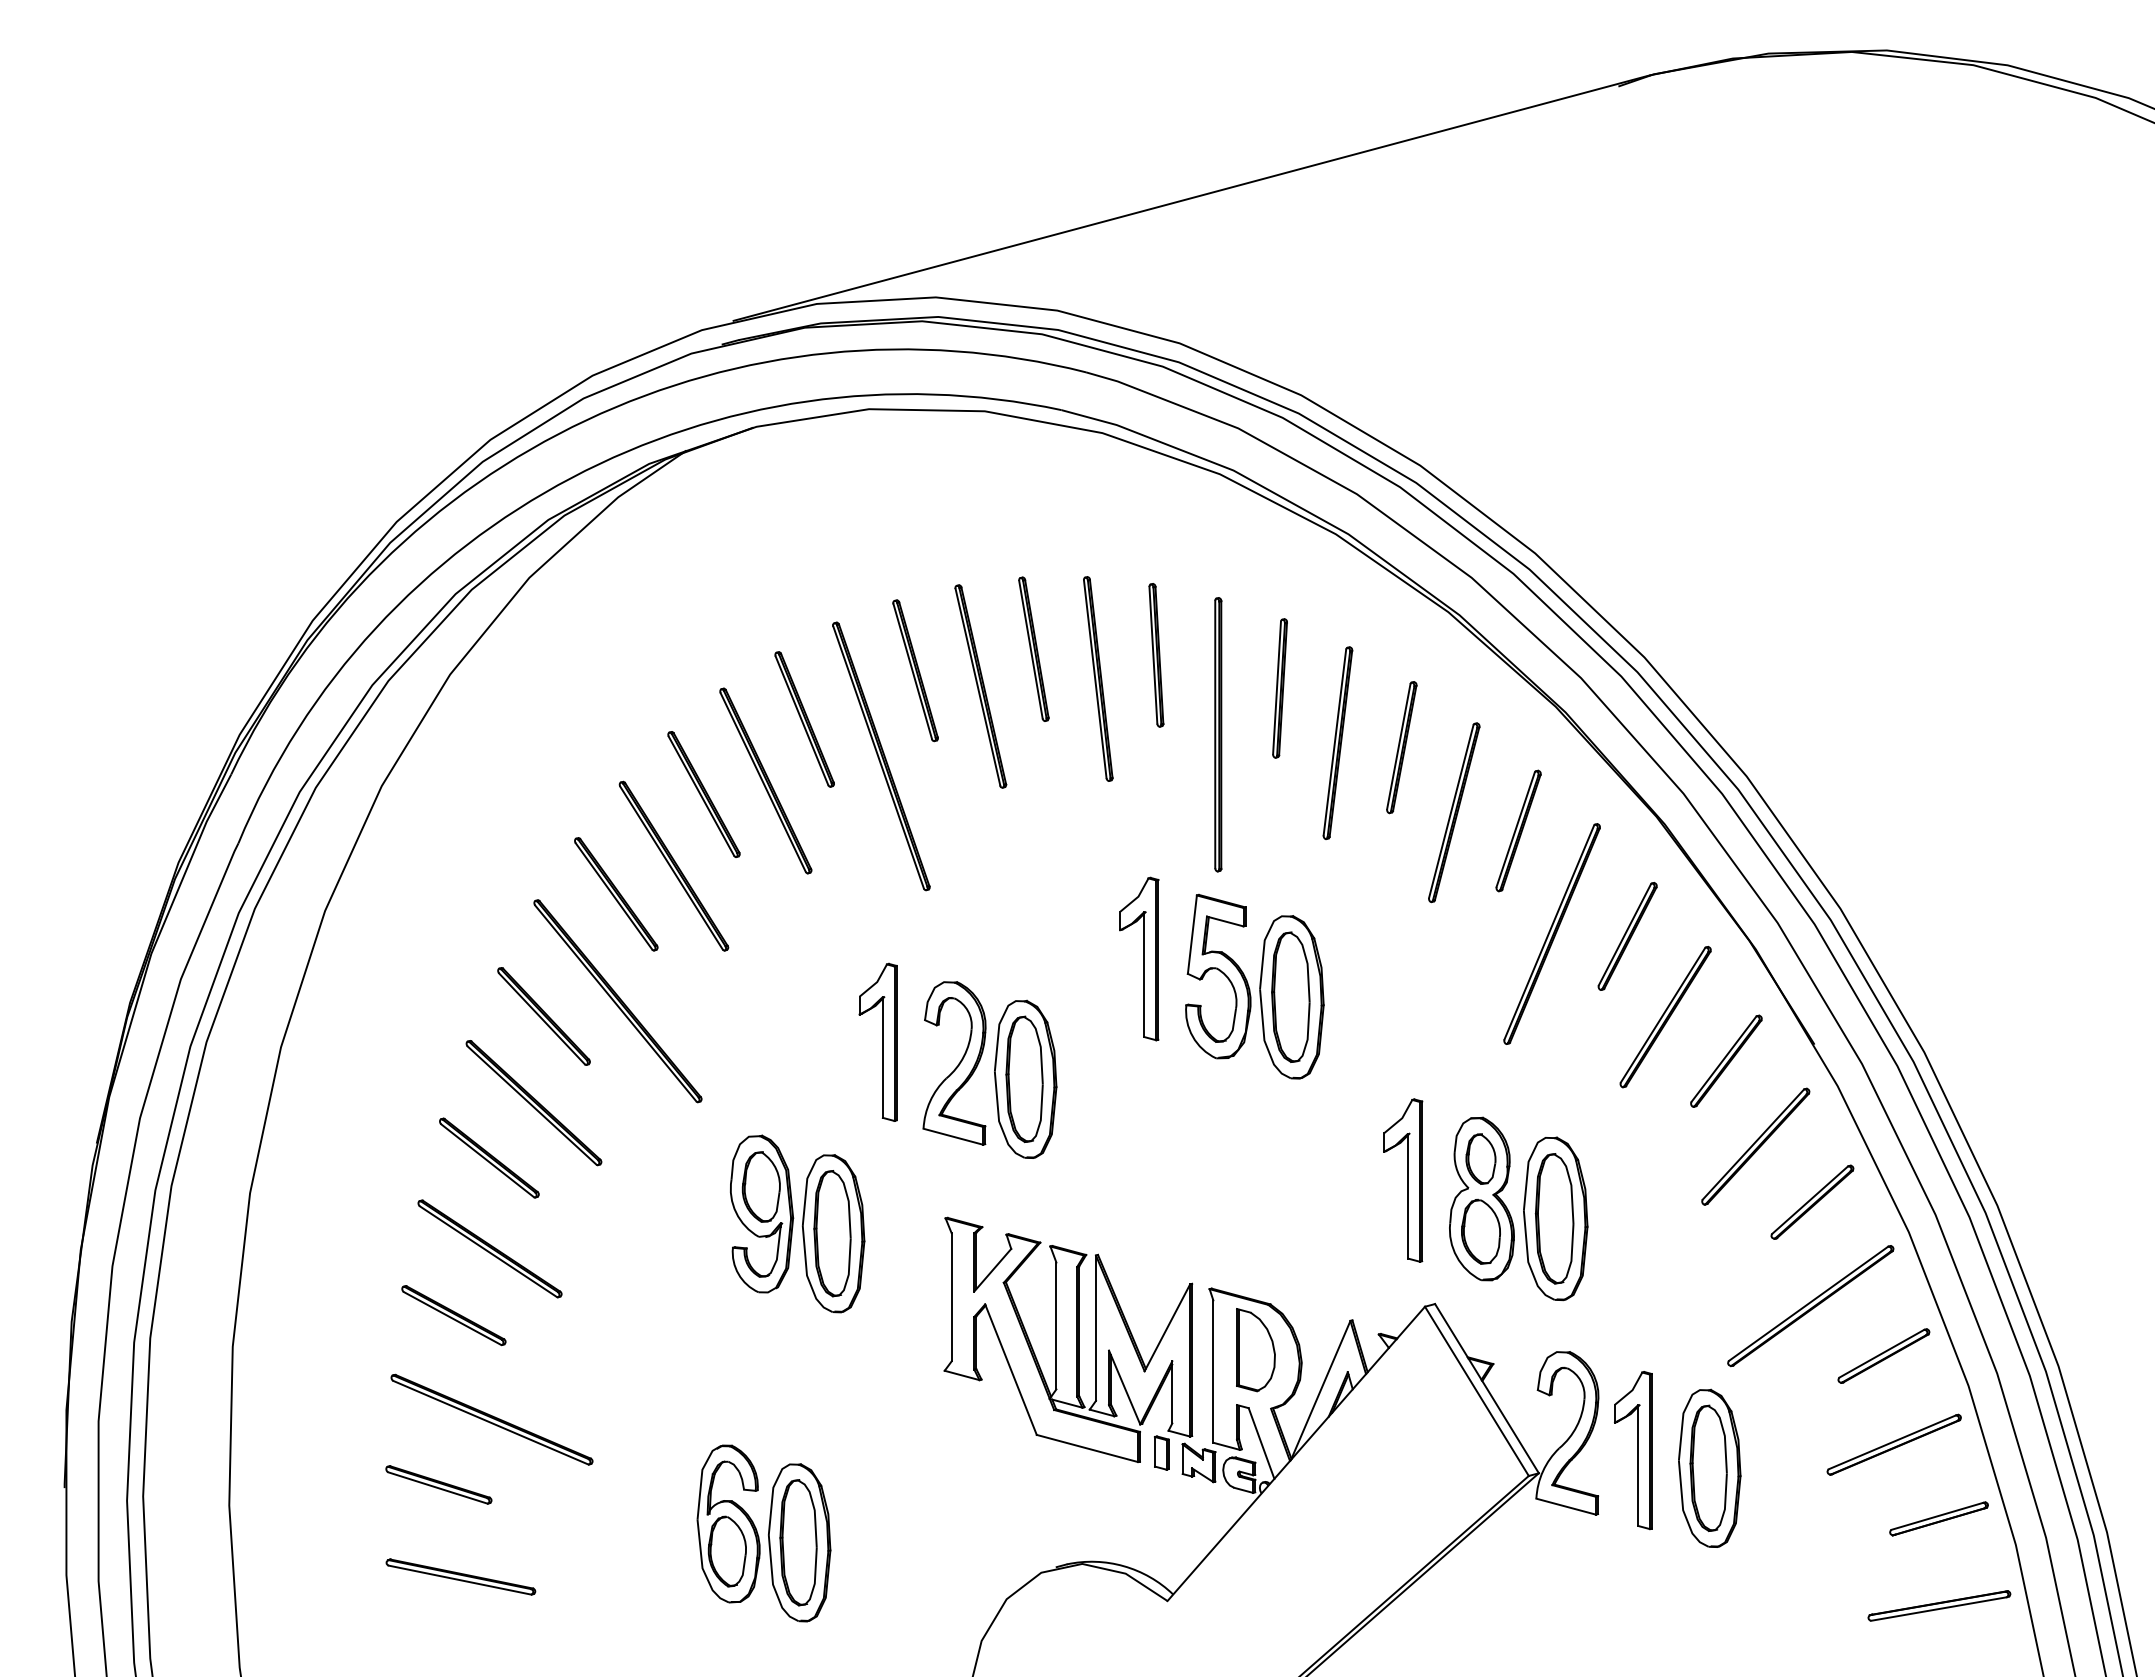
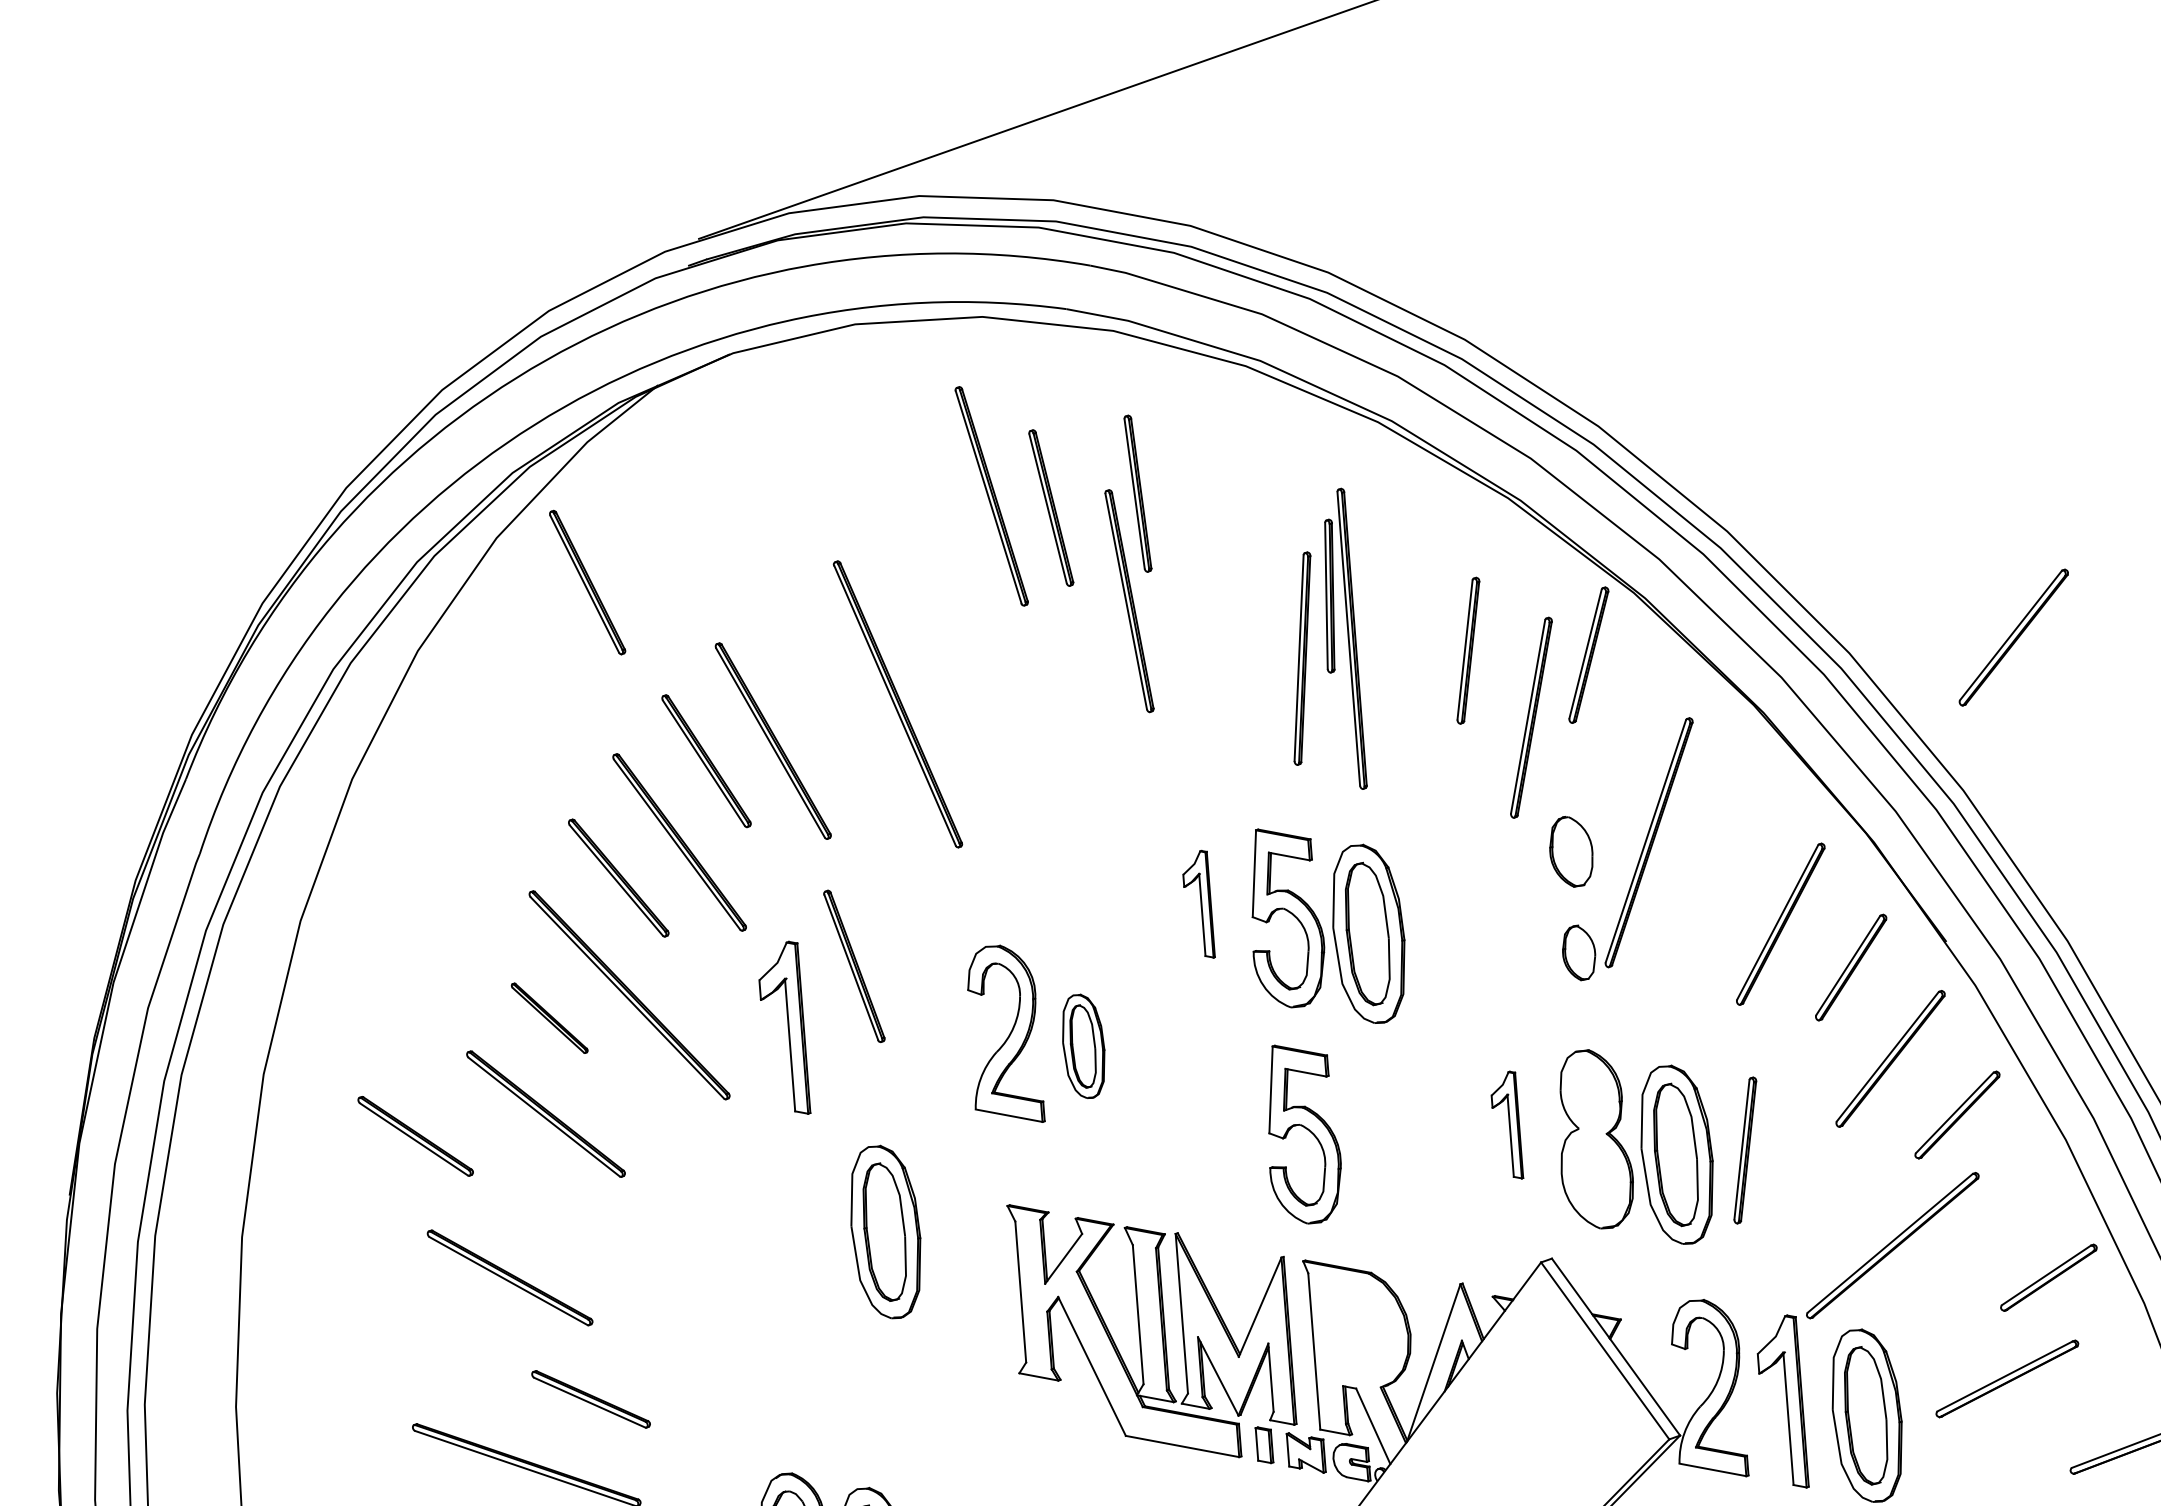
part: (1033, 648) -> (1050, 507), moved
part: (1156, 655) -> (1138, 493), moved
part: (915, 670) -> (854, 966), moved
part: (980, 686) -> (991, 496), moved
part: (804, 719) -> (587, 582), moved
part: (1218, 734) -> (1352, 638), moved
part: (1337, 742) -> (1301, 657), moved
part: (1896, 773) -> (2013, 637), added
part: (1518, 830) -> (1588, 654), moved
part: (1627, 936) -> (1732, 839), removed
part: (1139, 958) -> (1198, 904), size x0.6
part: (543, 1016) -> (549, 1018), size x0.7
part: (877, 1041) -> (782, 1027), moved
part: (1025, 1078) -> (1083, 1045), size x0.6
part: (489, 1157) -> (415, 1135), moved
part: (1480, 1158) -> (1578, 952), moved
part: (1218, 1173) -> (1303, 1133), added
part: (1403, 1180) -> (1506, 1125), size x0.6
part: (762, 1213) -> (806, 1216), removed
part: (1617, 1219) -> (1744, 1150), added
part: (1480, 1231) -> (1570, 851), moved
part: (1810, 1306) -> (1892, 1246), moved
part: (453, 1315) -> (590, 1399), moved
part: (1255, 1350) -> (1358, 1324), removed
part: (1893, 1444) -> (2006, 1378), moved

